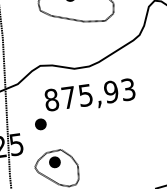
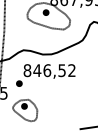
text: (98, 93) -> (54, 70), 875,93 -> 846,52

